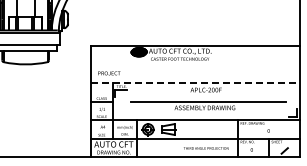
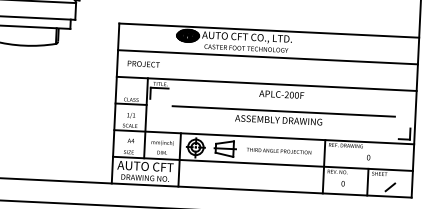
line: (194, 64) -> (266, 57), added
line: (195, 83) -> (266, 84), dashed -> solid
text: (206, 148) -> (279, 151), moved

